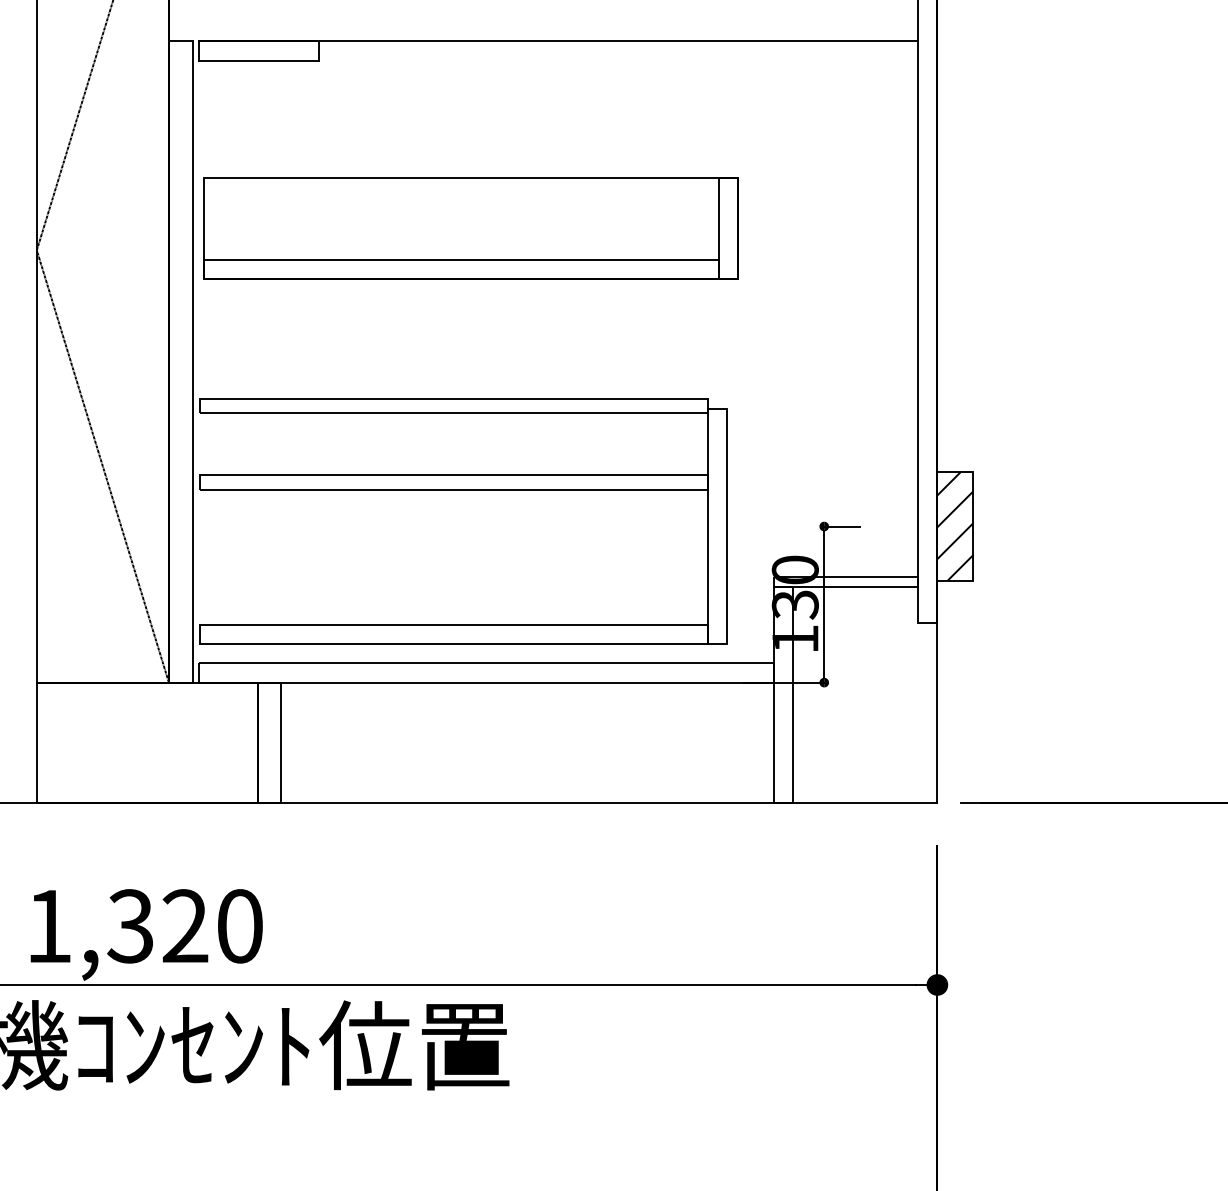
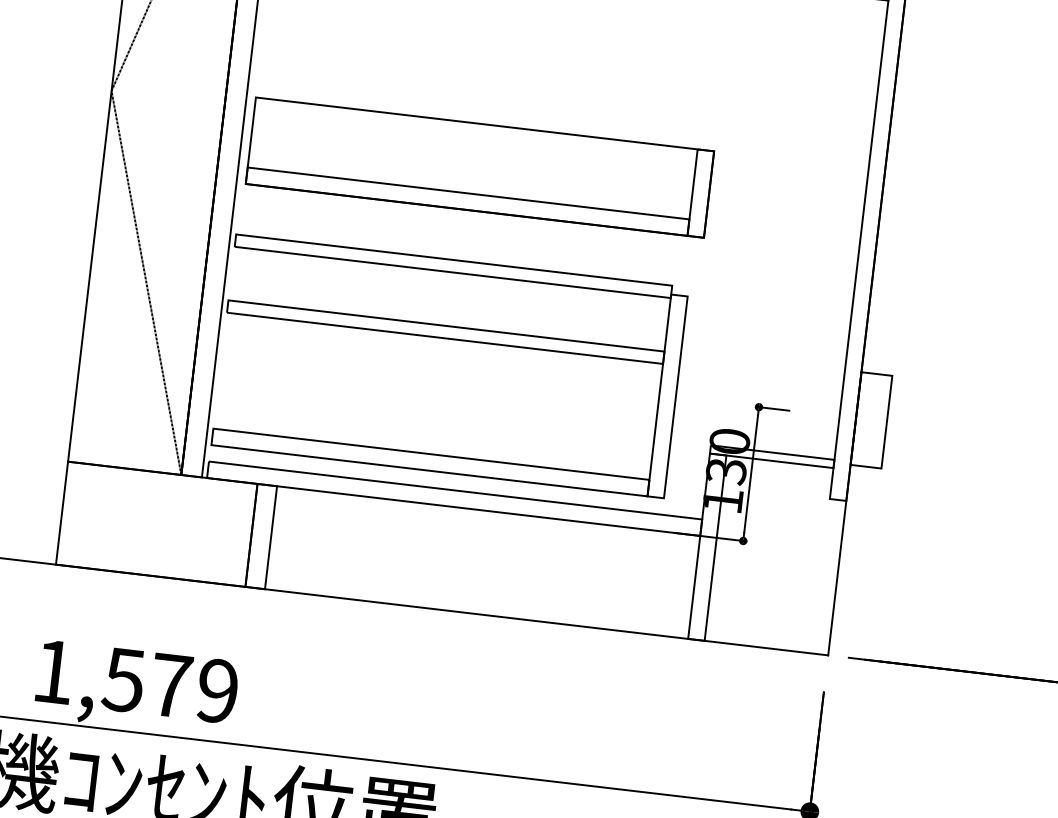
part: (470, 228) -> (479, 167), moved
hatch: (955, 526) -> (871, 420), removed
text: (184, 926) -> (170, 685), 1,320 -> 1,579

